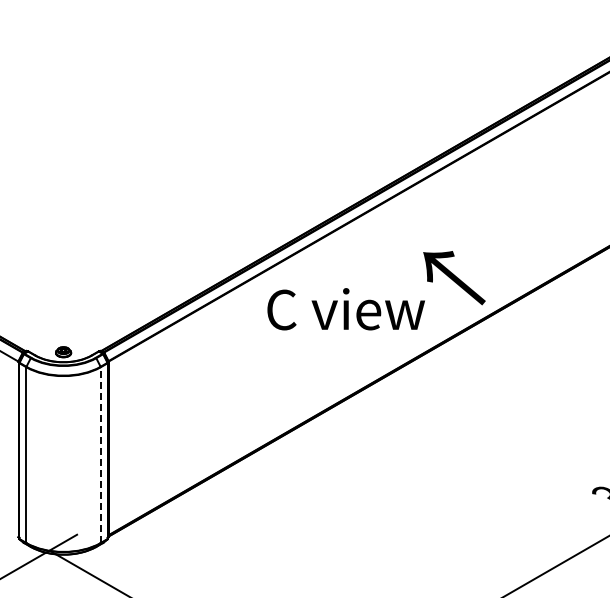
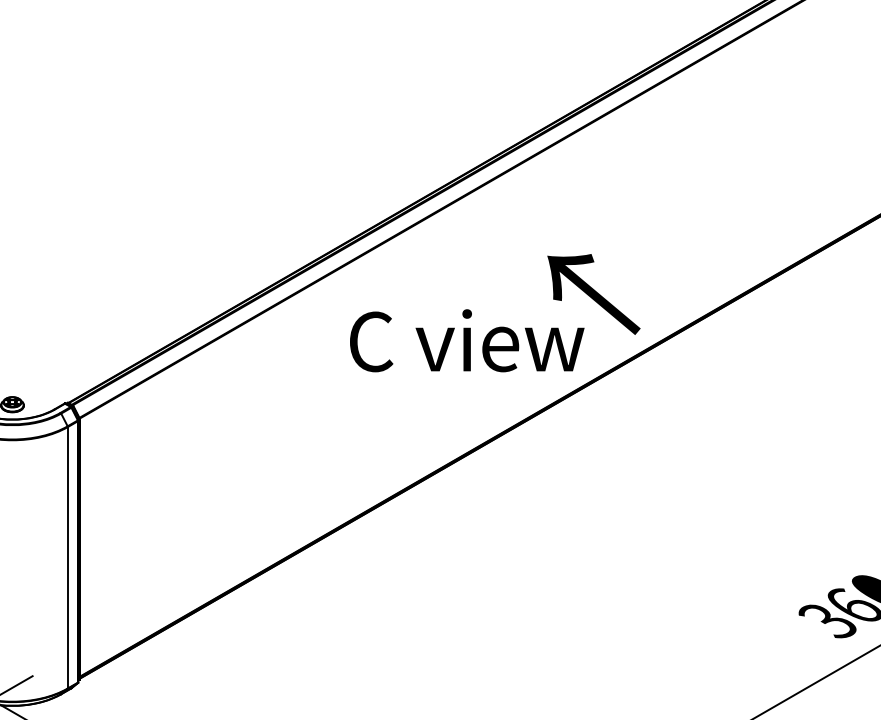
text: (345, 309) -> (466, 341), moved
line: (100, 455) -> (67, 558), dashed -> solid

